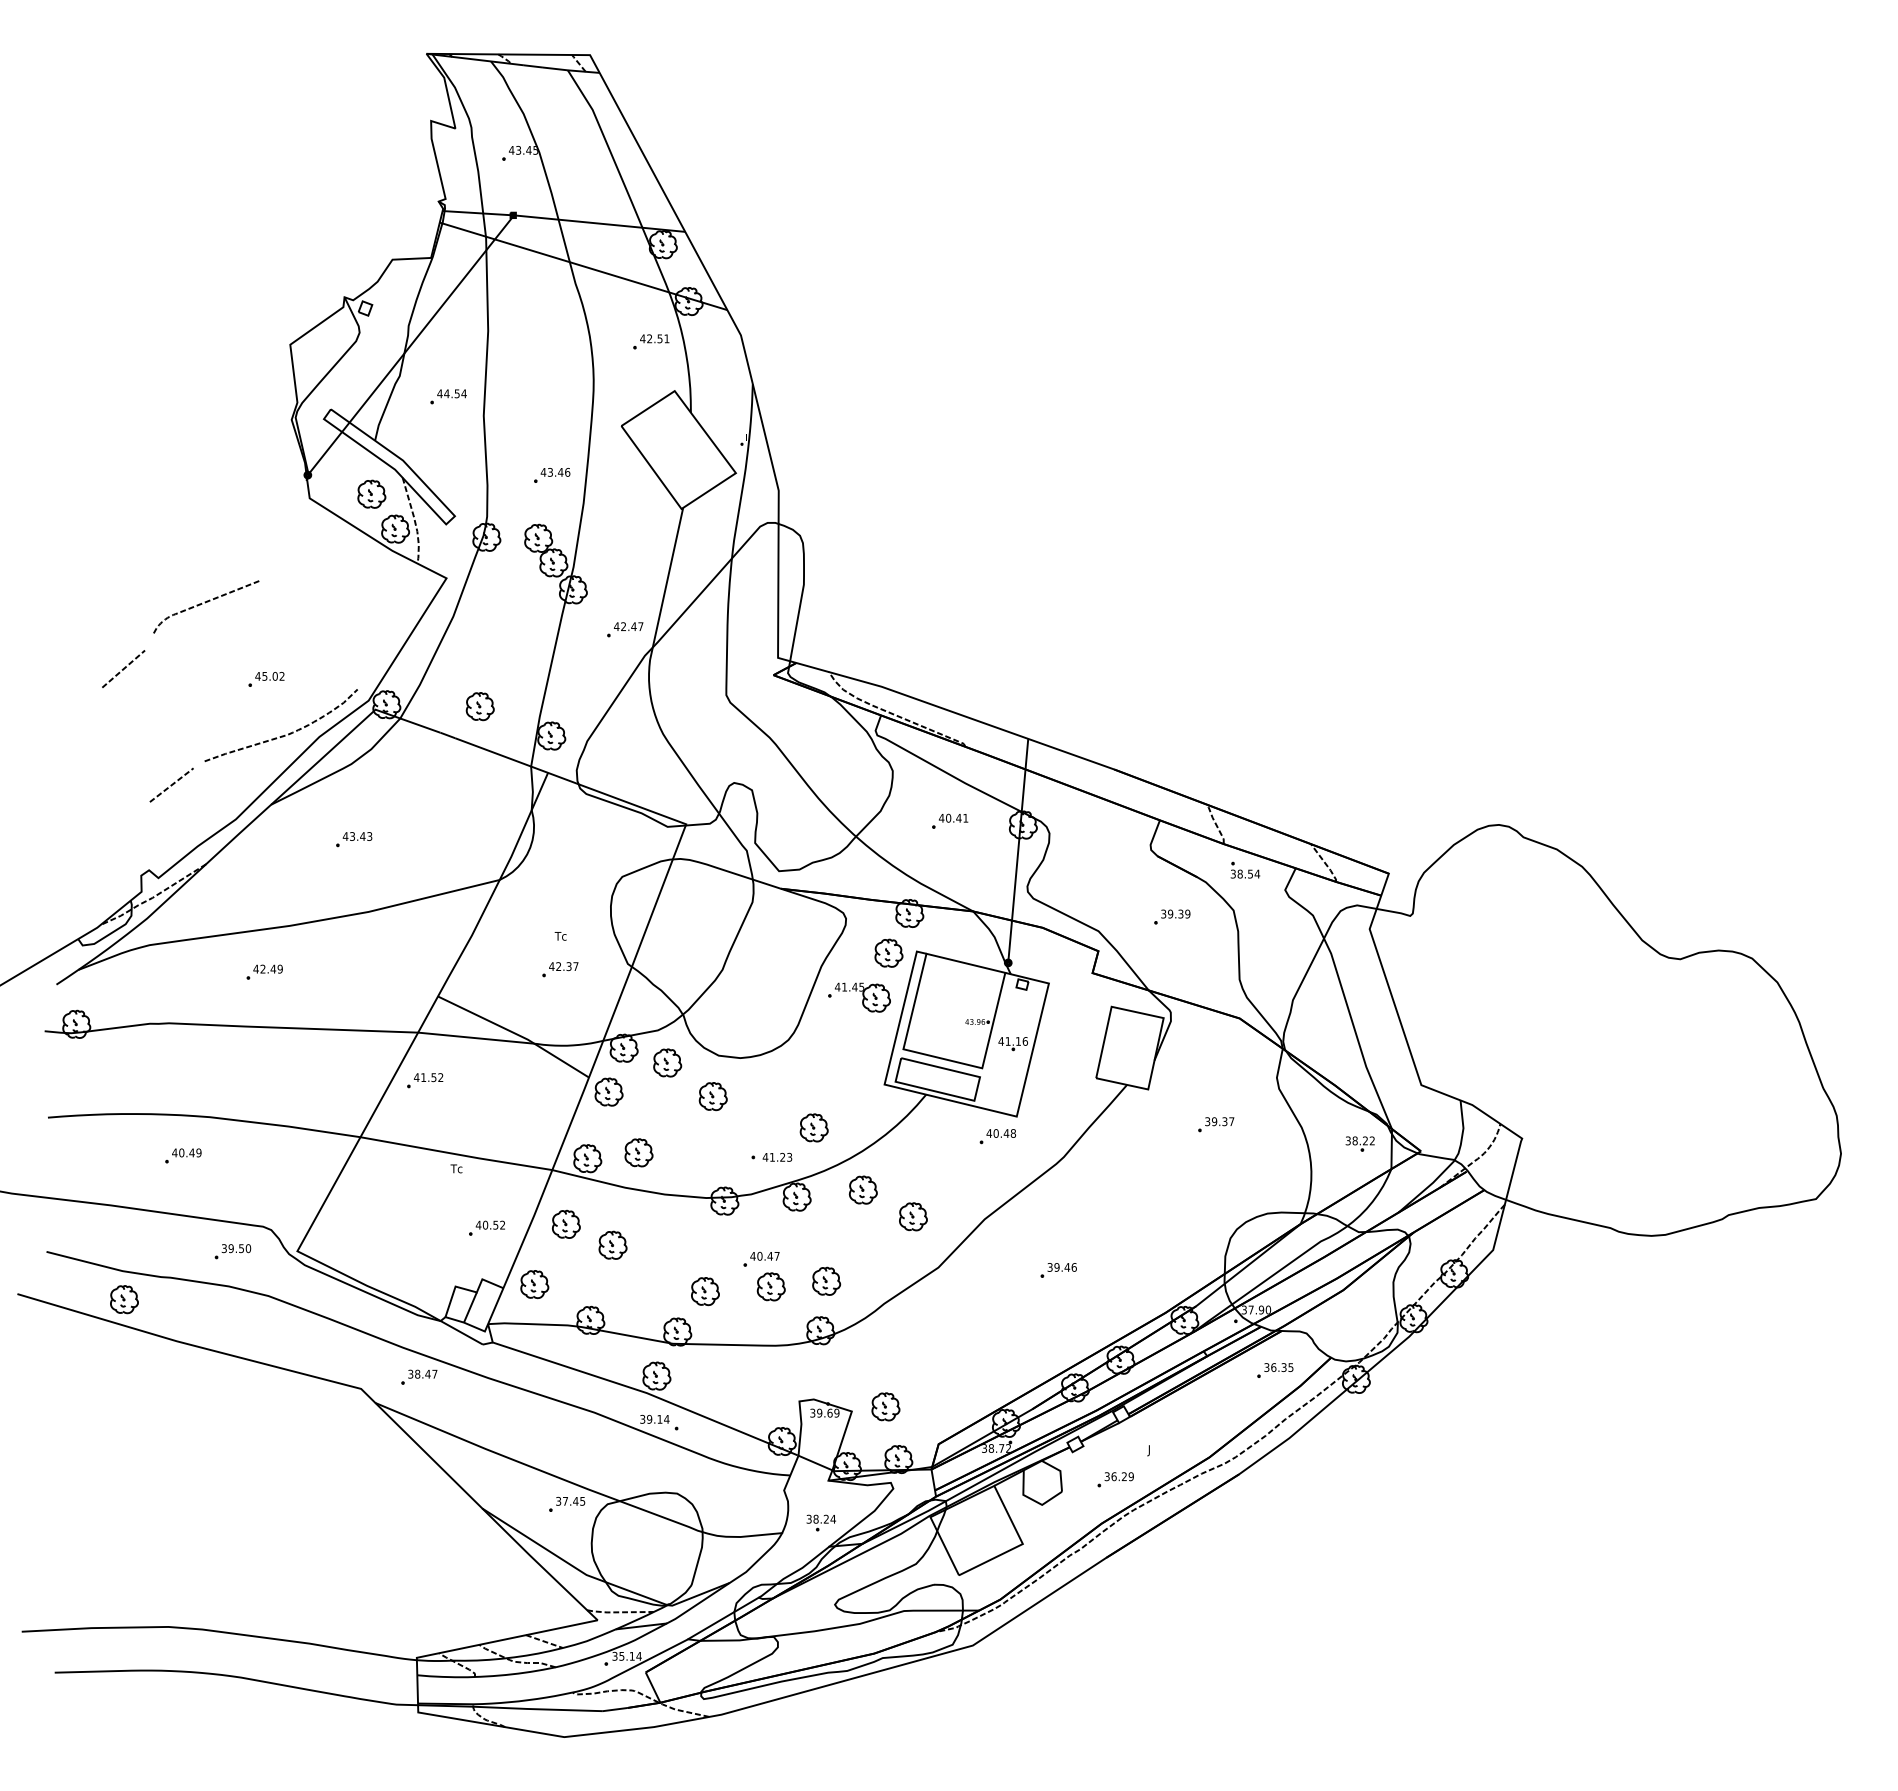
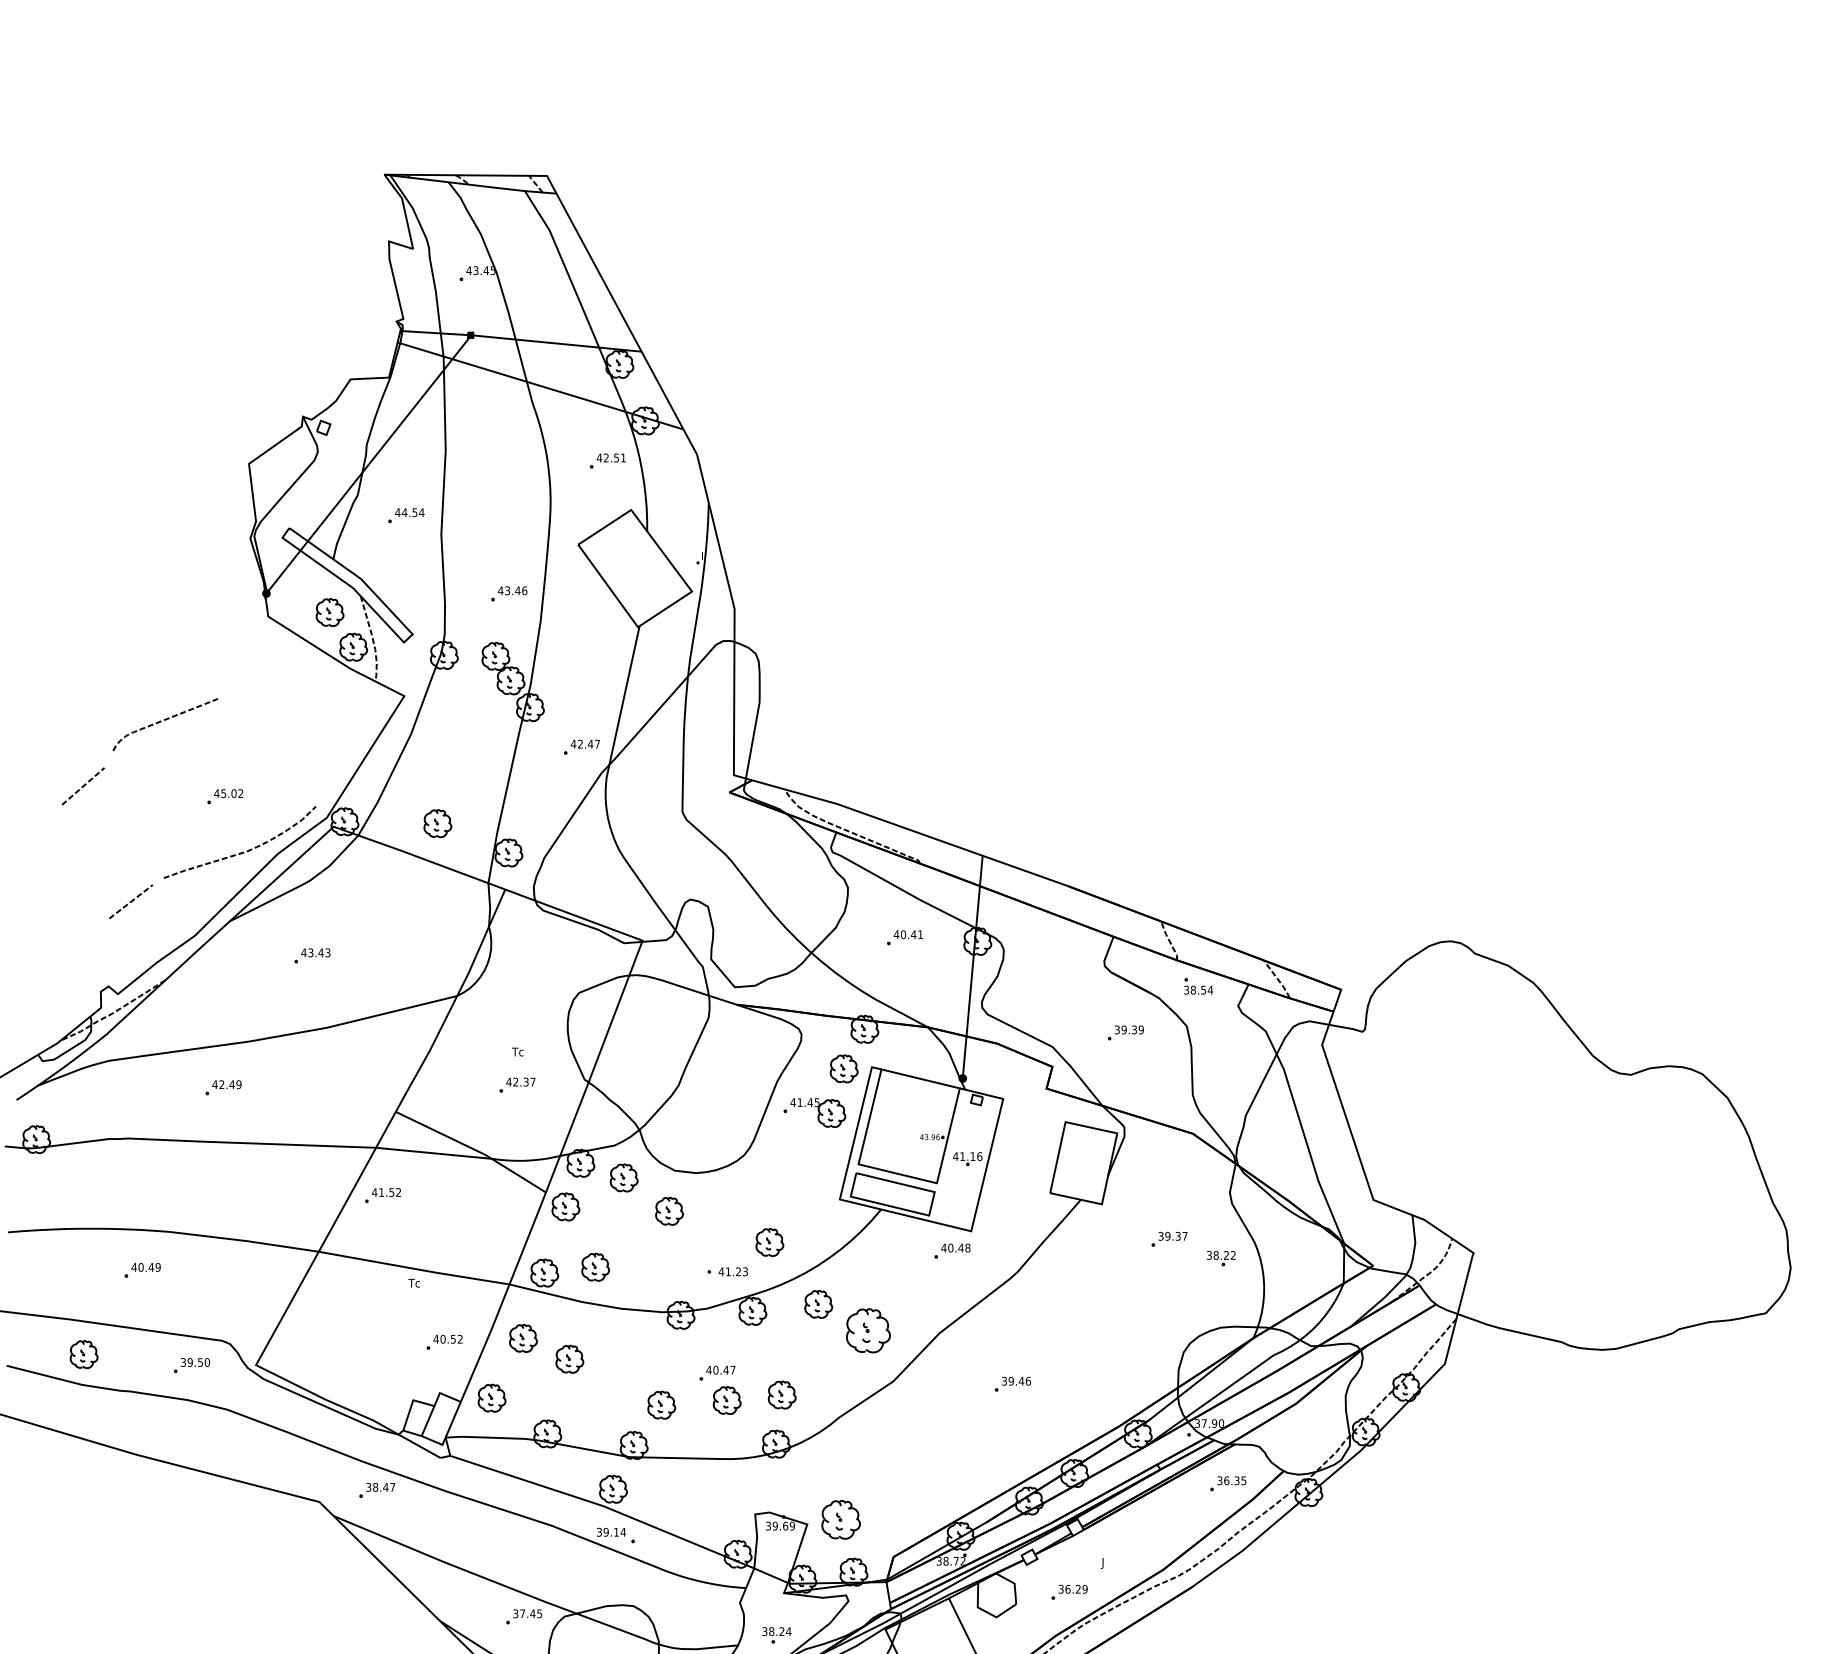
part: (1359, 1143) -> (1220, 1258), moved
part: (913, 1216) -> (868, 1330), size x1.6
part: (124, 1299) -> (84, 1354), moved
part: (885, 1406) -> (840, 1519), size x1.4

